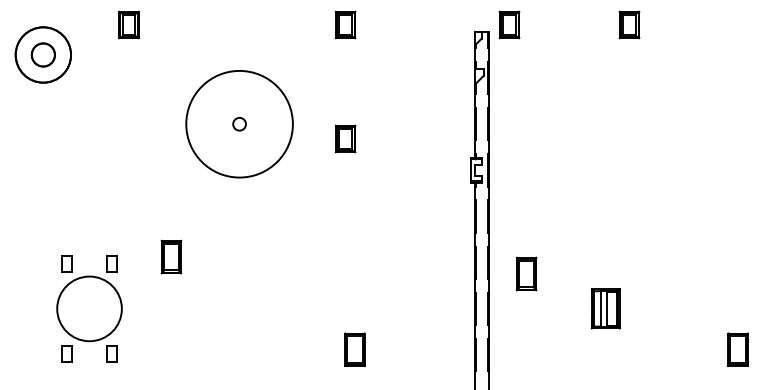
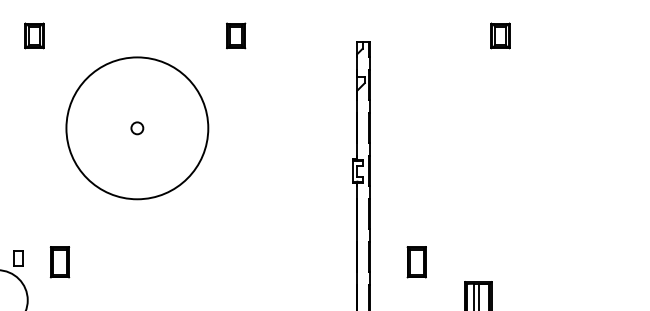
part: (509, 24) -> (388, 35), removed
circle: (239, 124) -> (137, 128), size x1.43
part: (345, 138) -> (235, 141), removed
part: (171, 256) -> (59, 261), moved
part: (526, 273) -> (416, 261), moved

